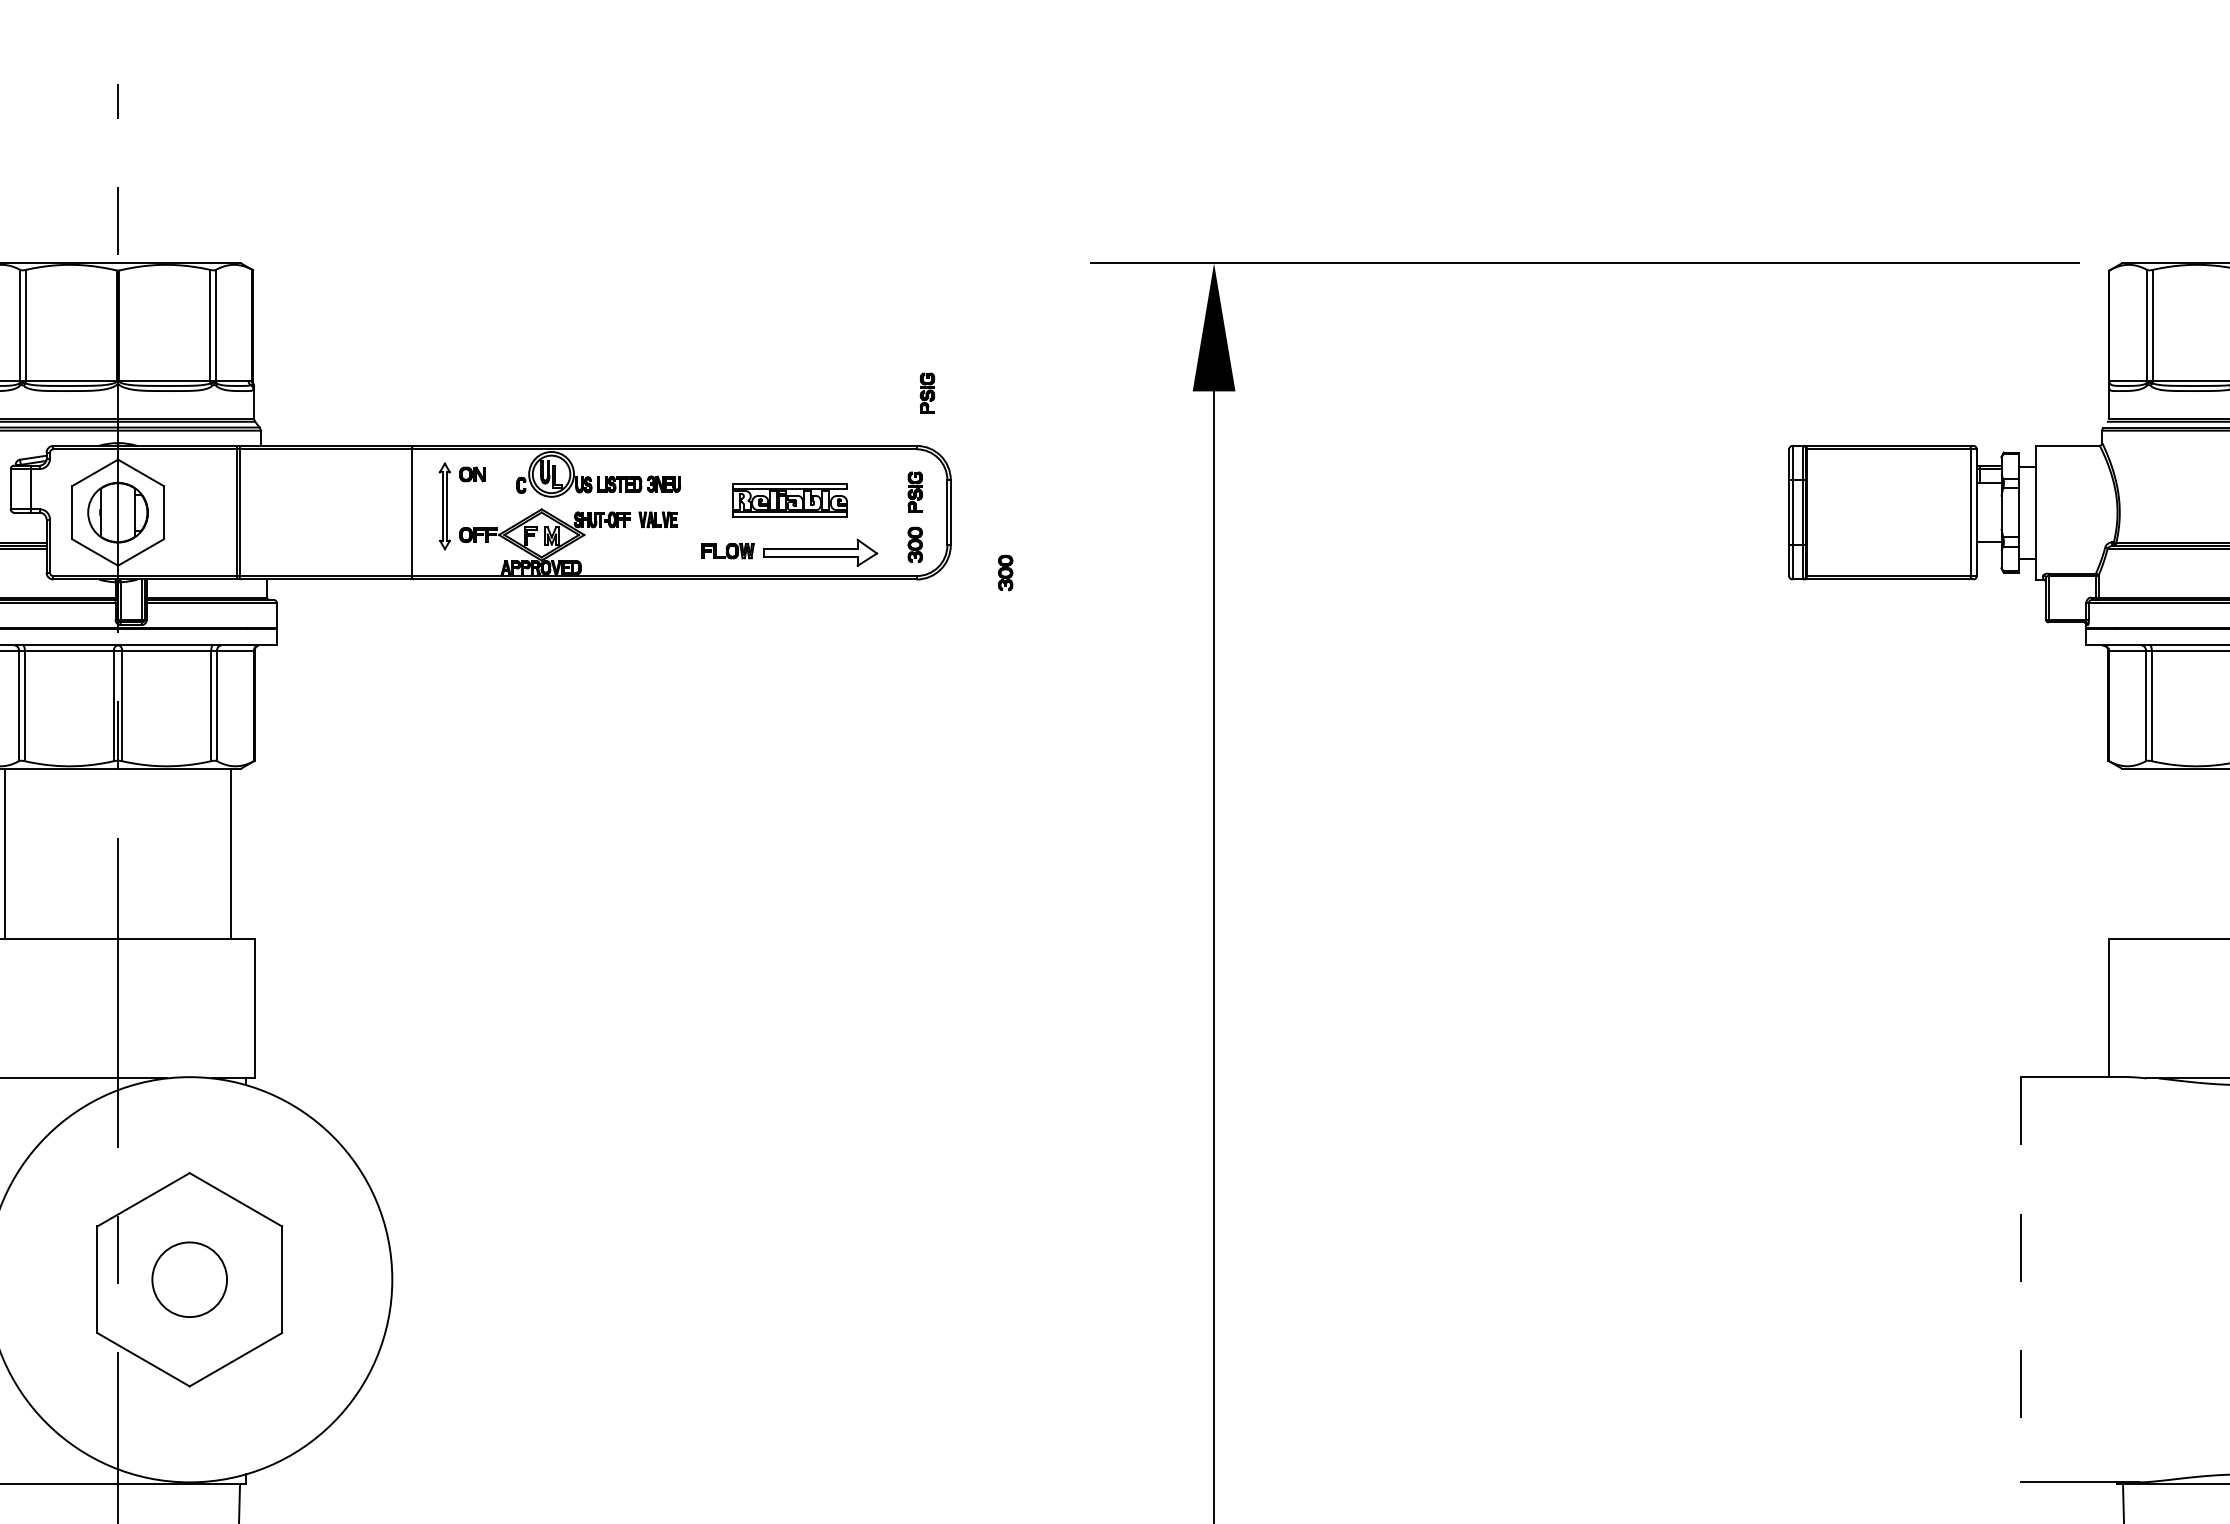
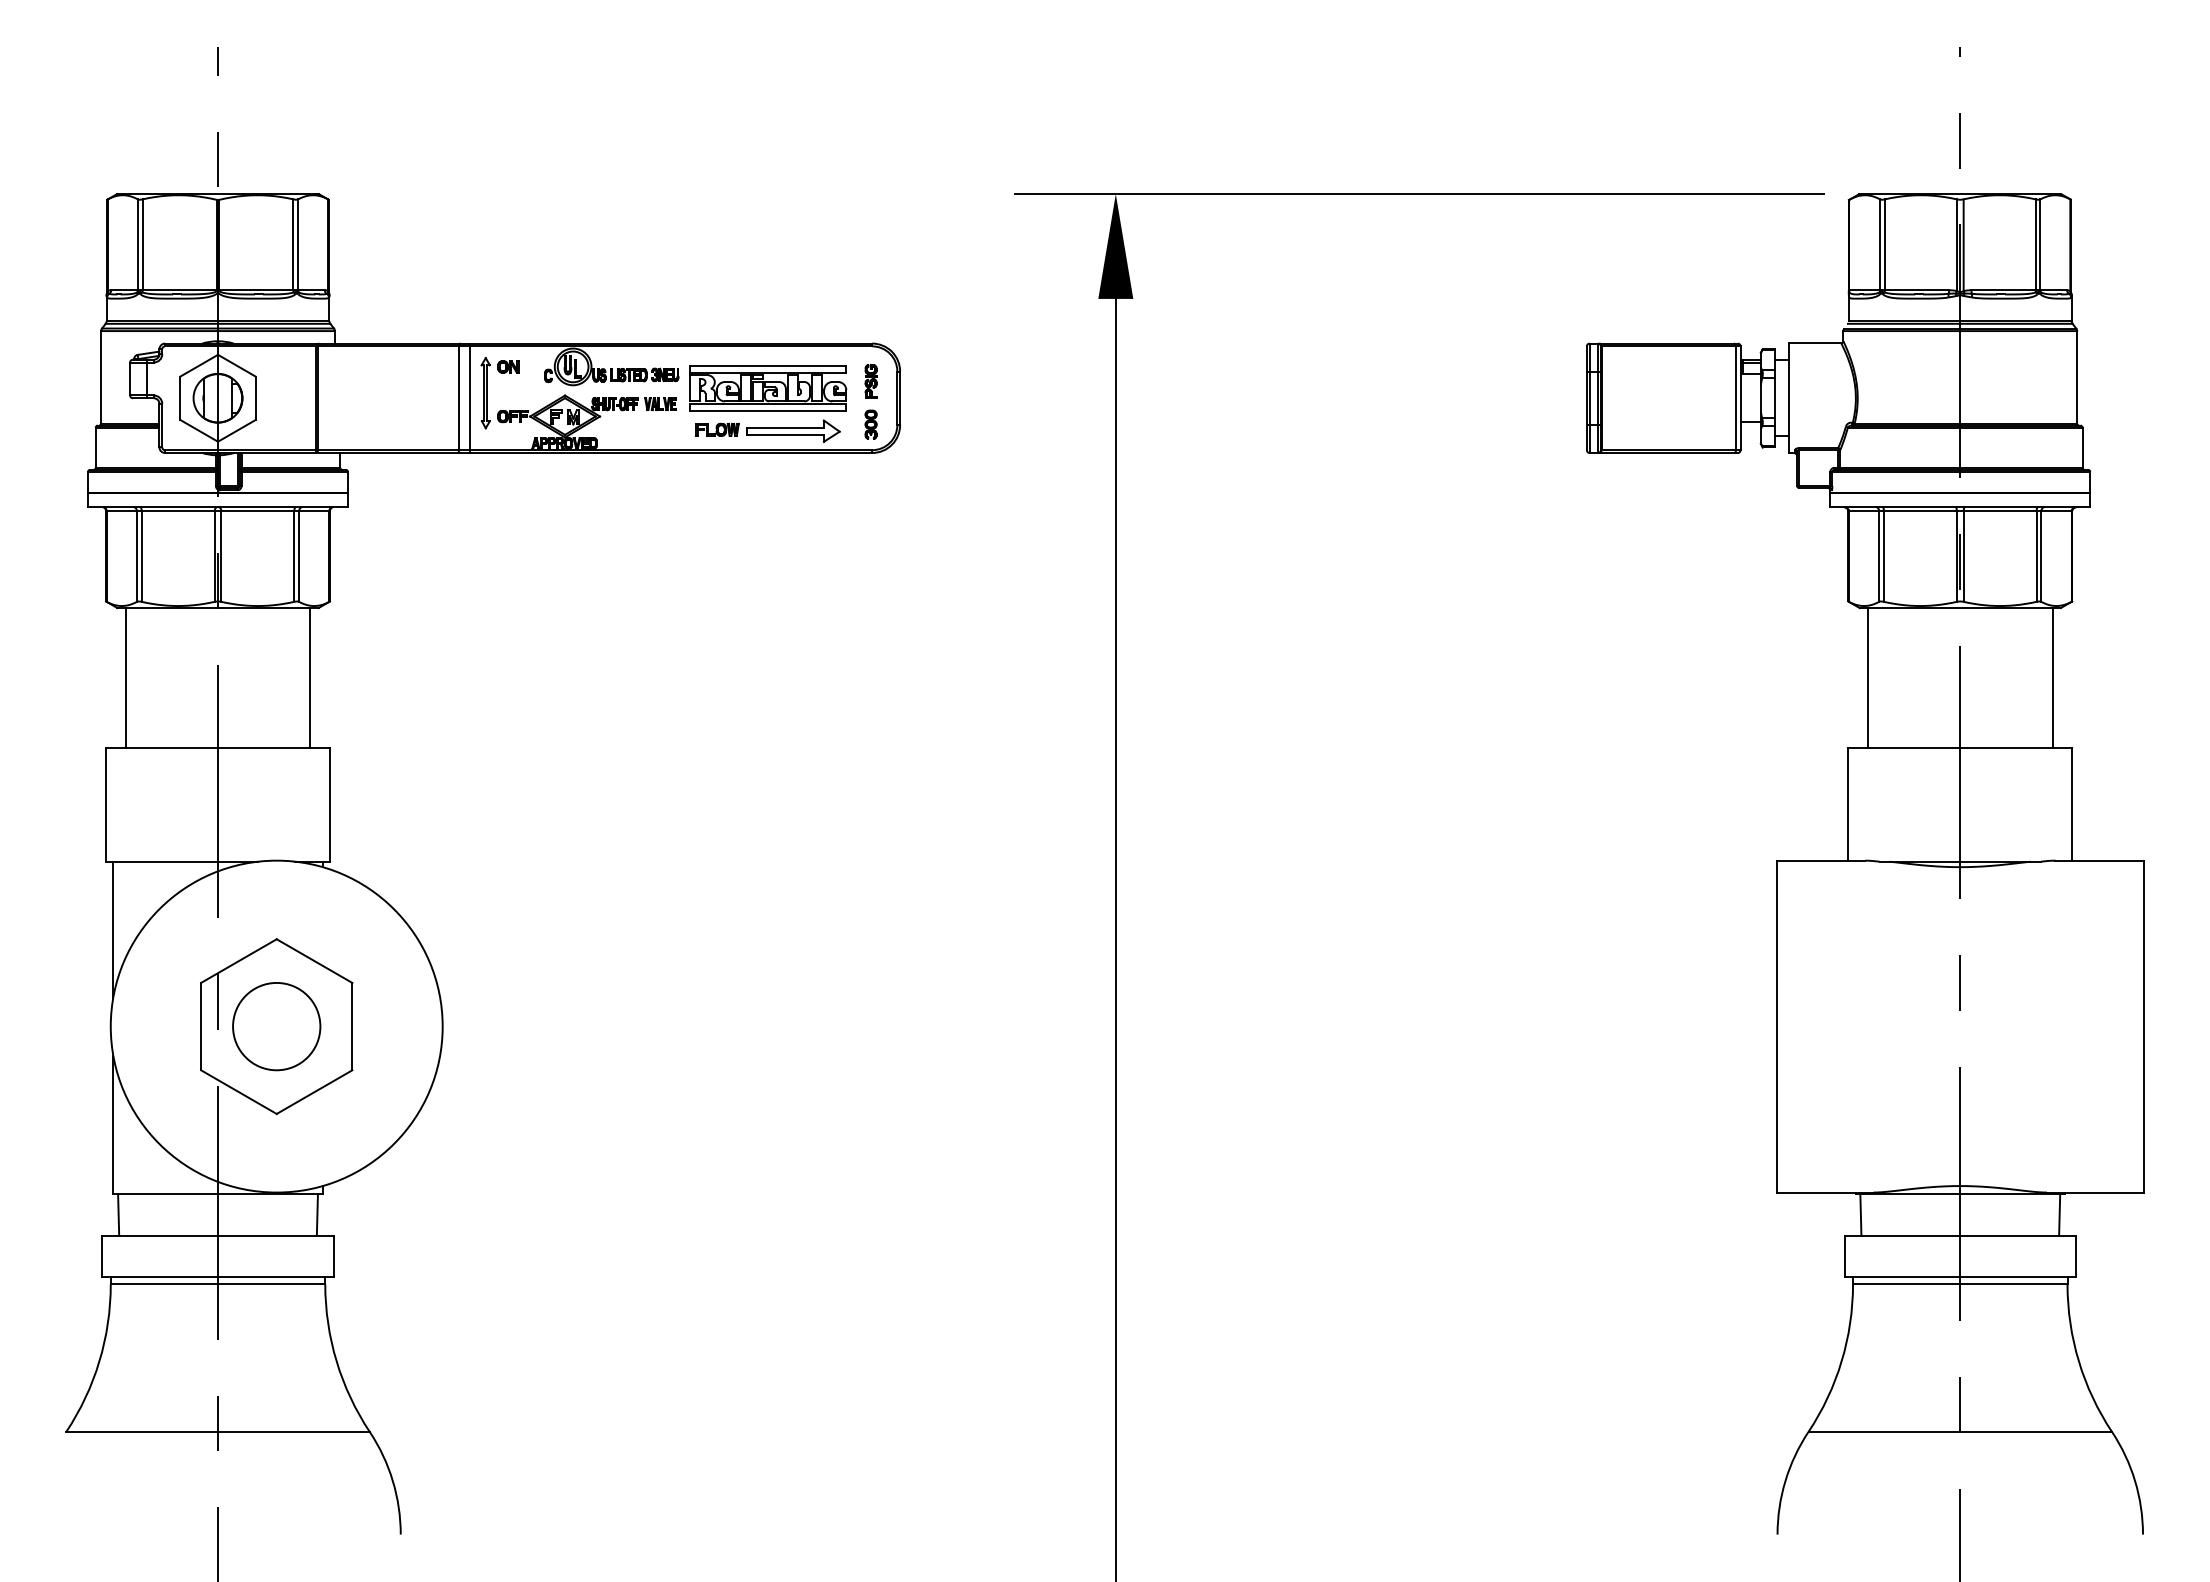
part: (926, 393) -> (880, 300), removed
part: (790, 500) -> (768, 388), size x1.67
line: (426, 512) -> (470, 398), added
part: (1004, 572) -> (944, 447), removed
line: (2132, 853) -> (1868, 677), added
circle: (189, 1279) -> (276, 1026), size x1.43
line: (2020, 1279) -> (1776, 1026), dashed -> solid

